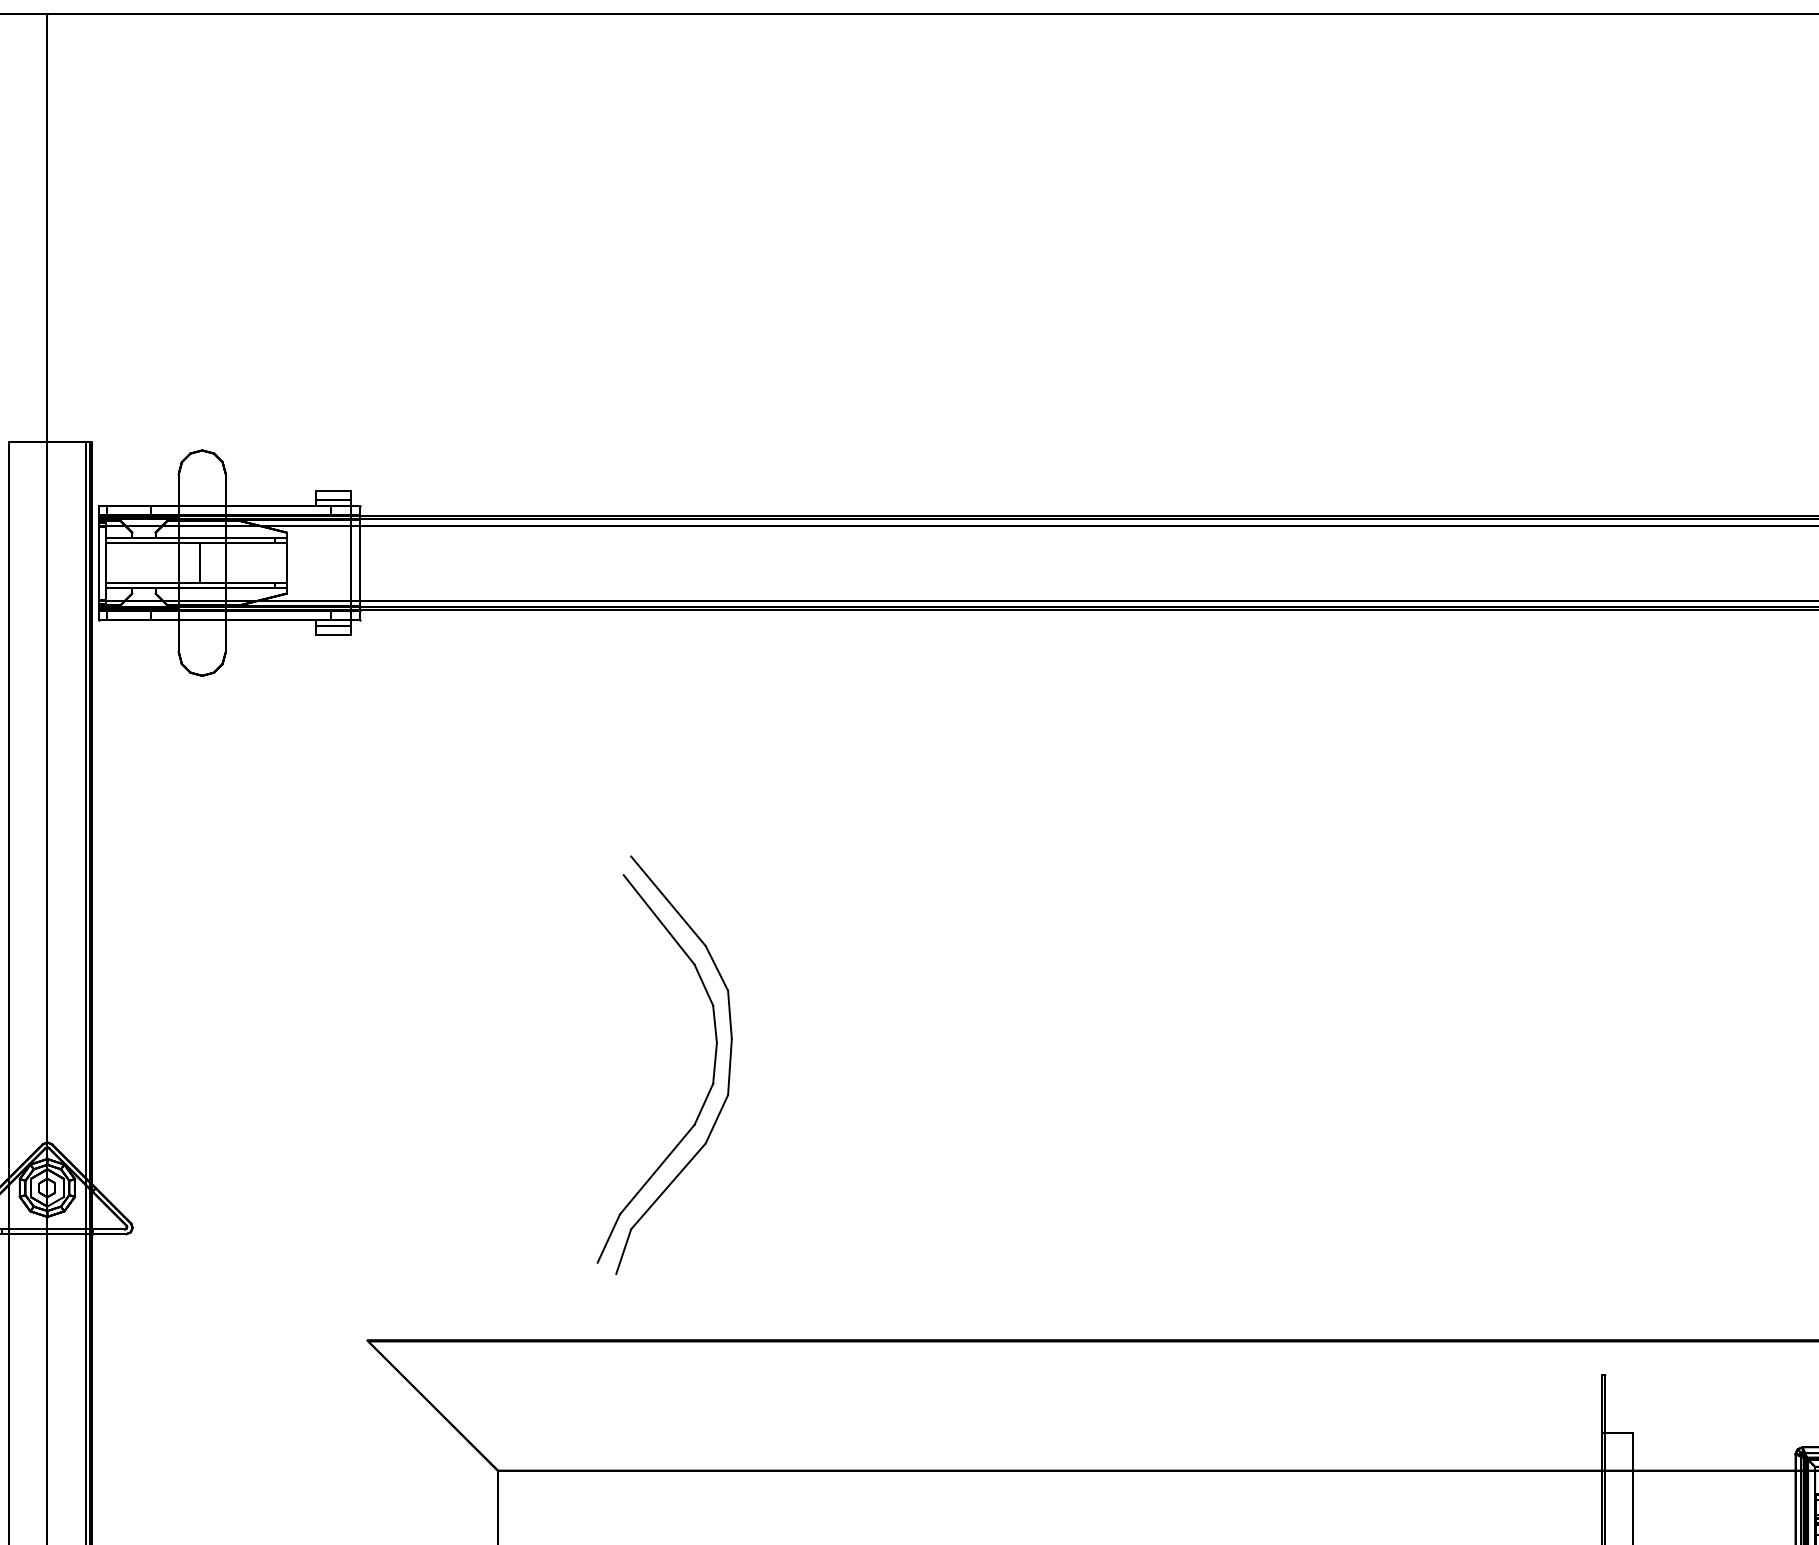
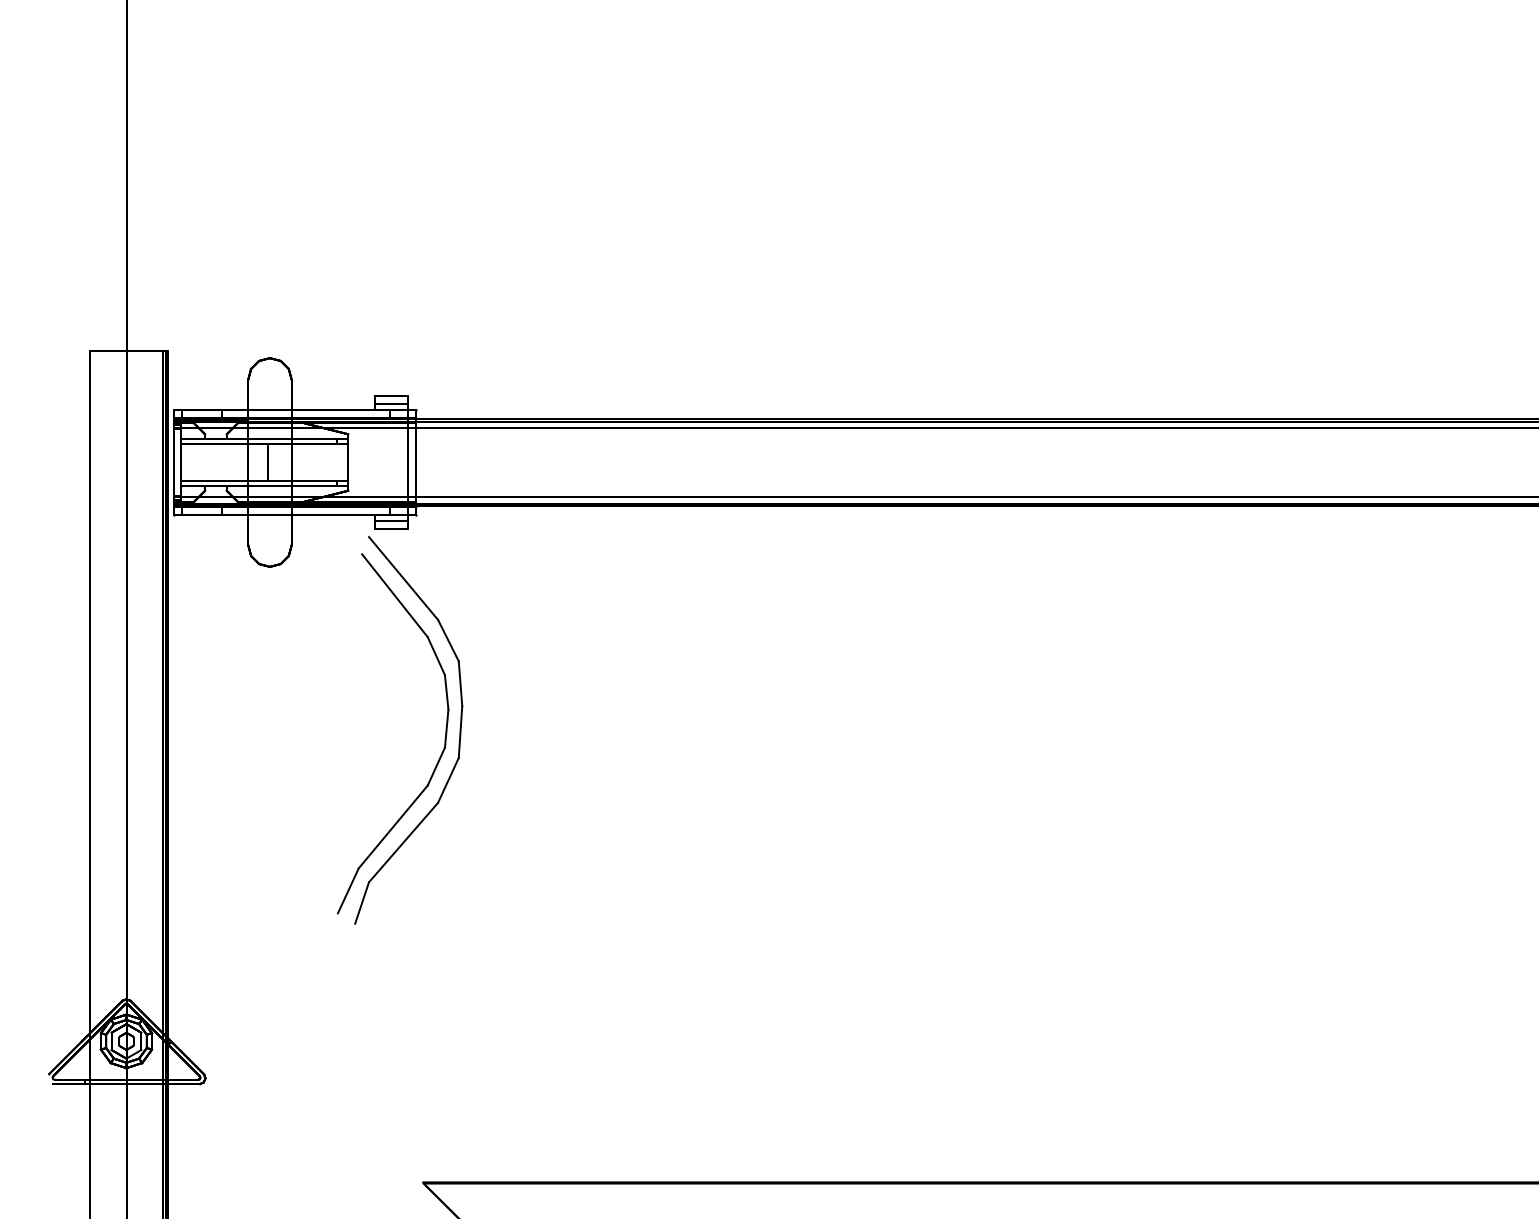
part: (713, 1066) -> (445, 731), moved

